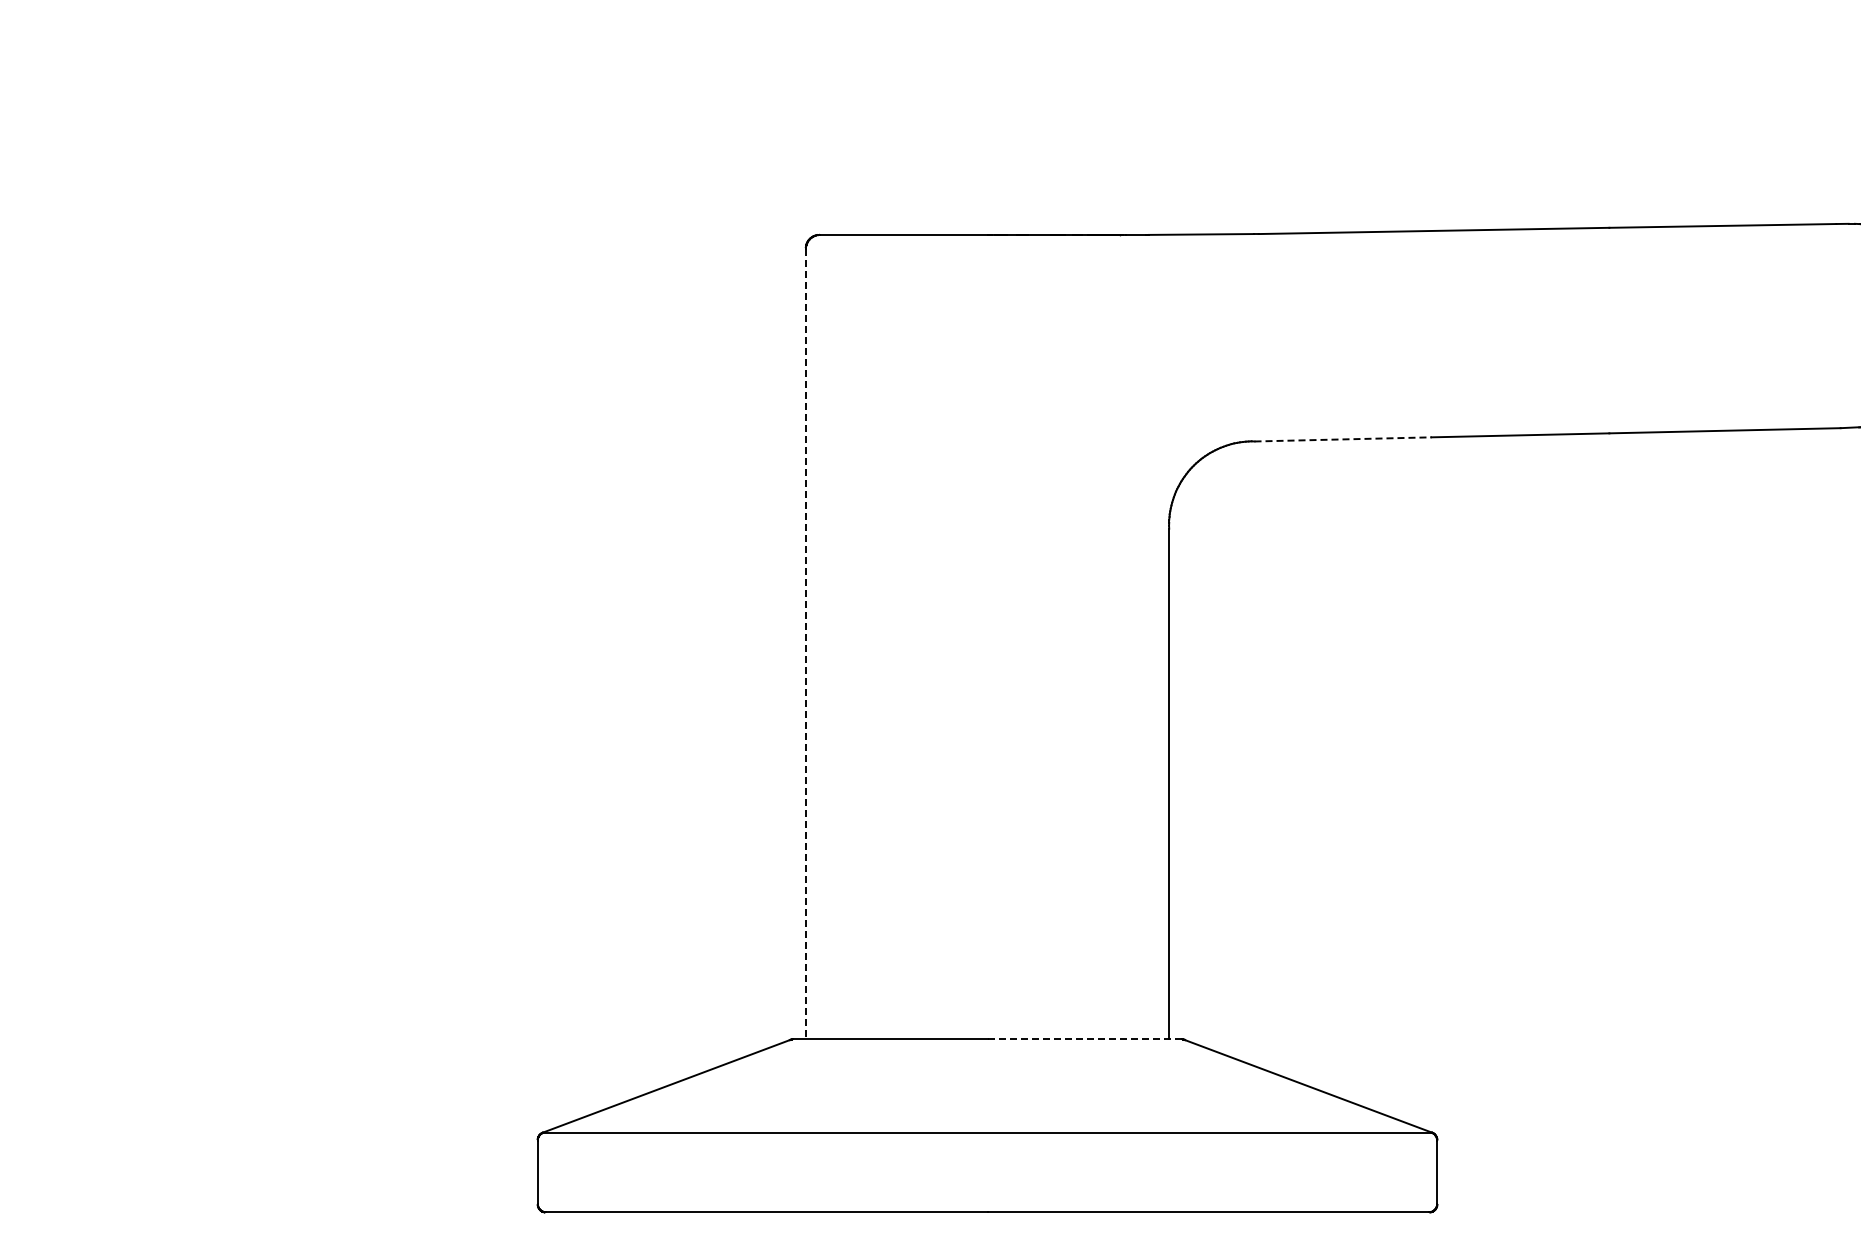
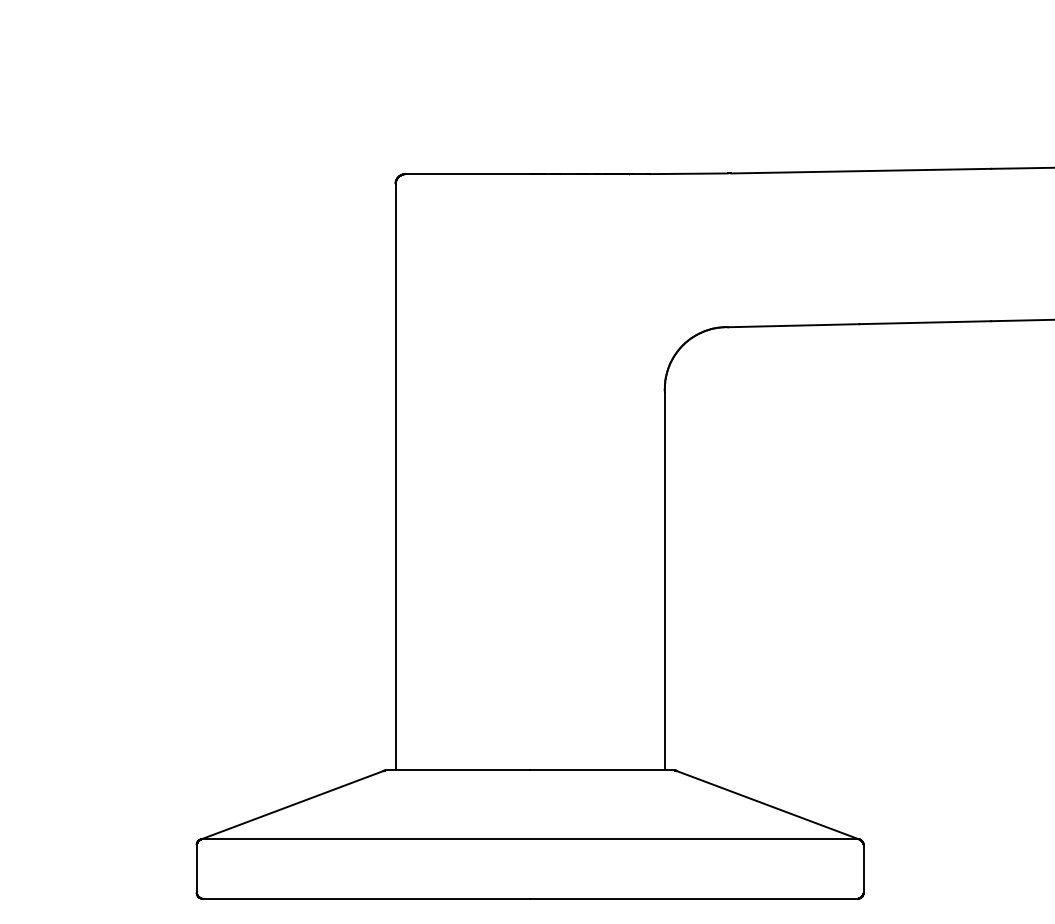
line: (1343, 439) -> (794, 325), dashed -> solid
line: (805, 644) -> (395, 477), dashed -> solid
line: (1085, 1039) -> (602, 770), dashed -> solid

